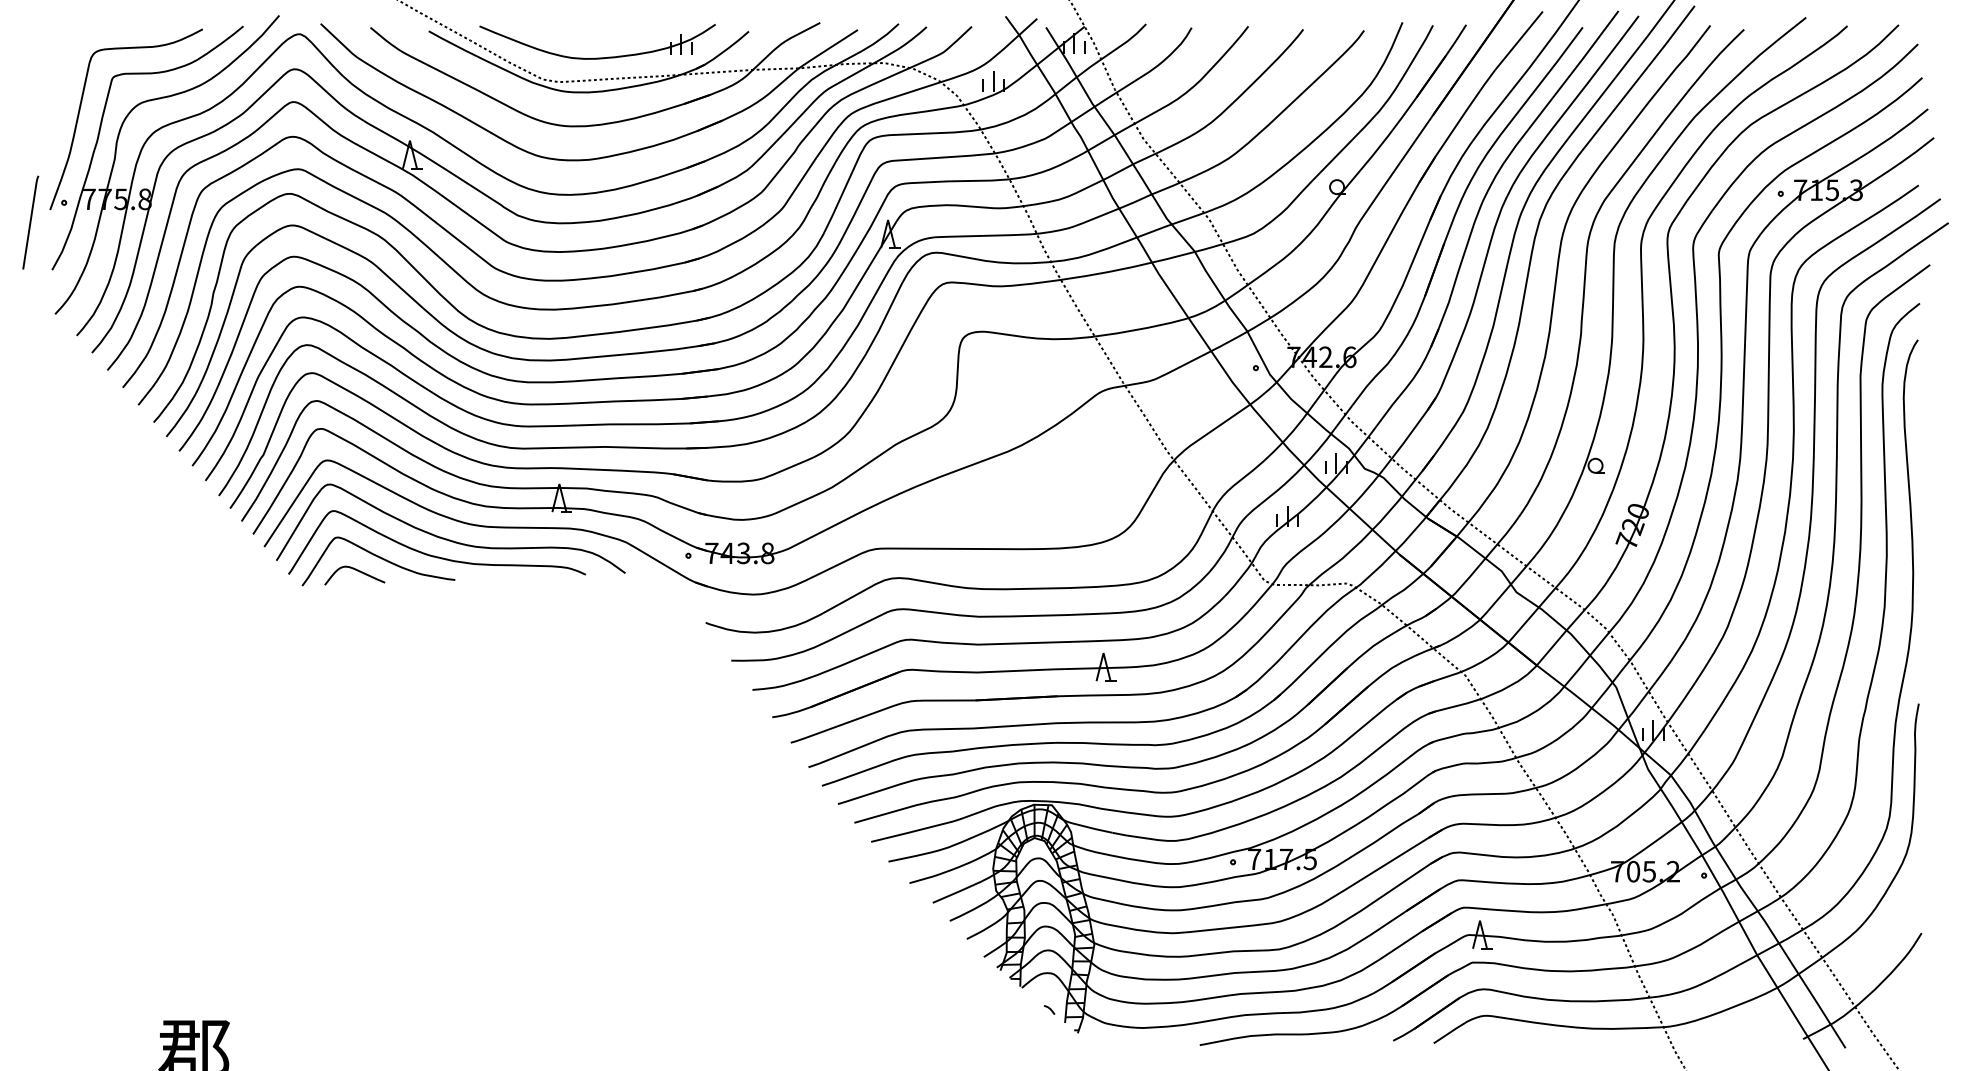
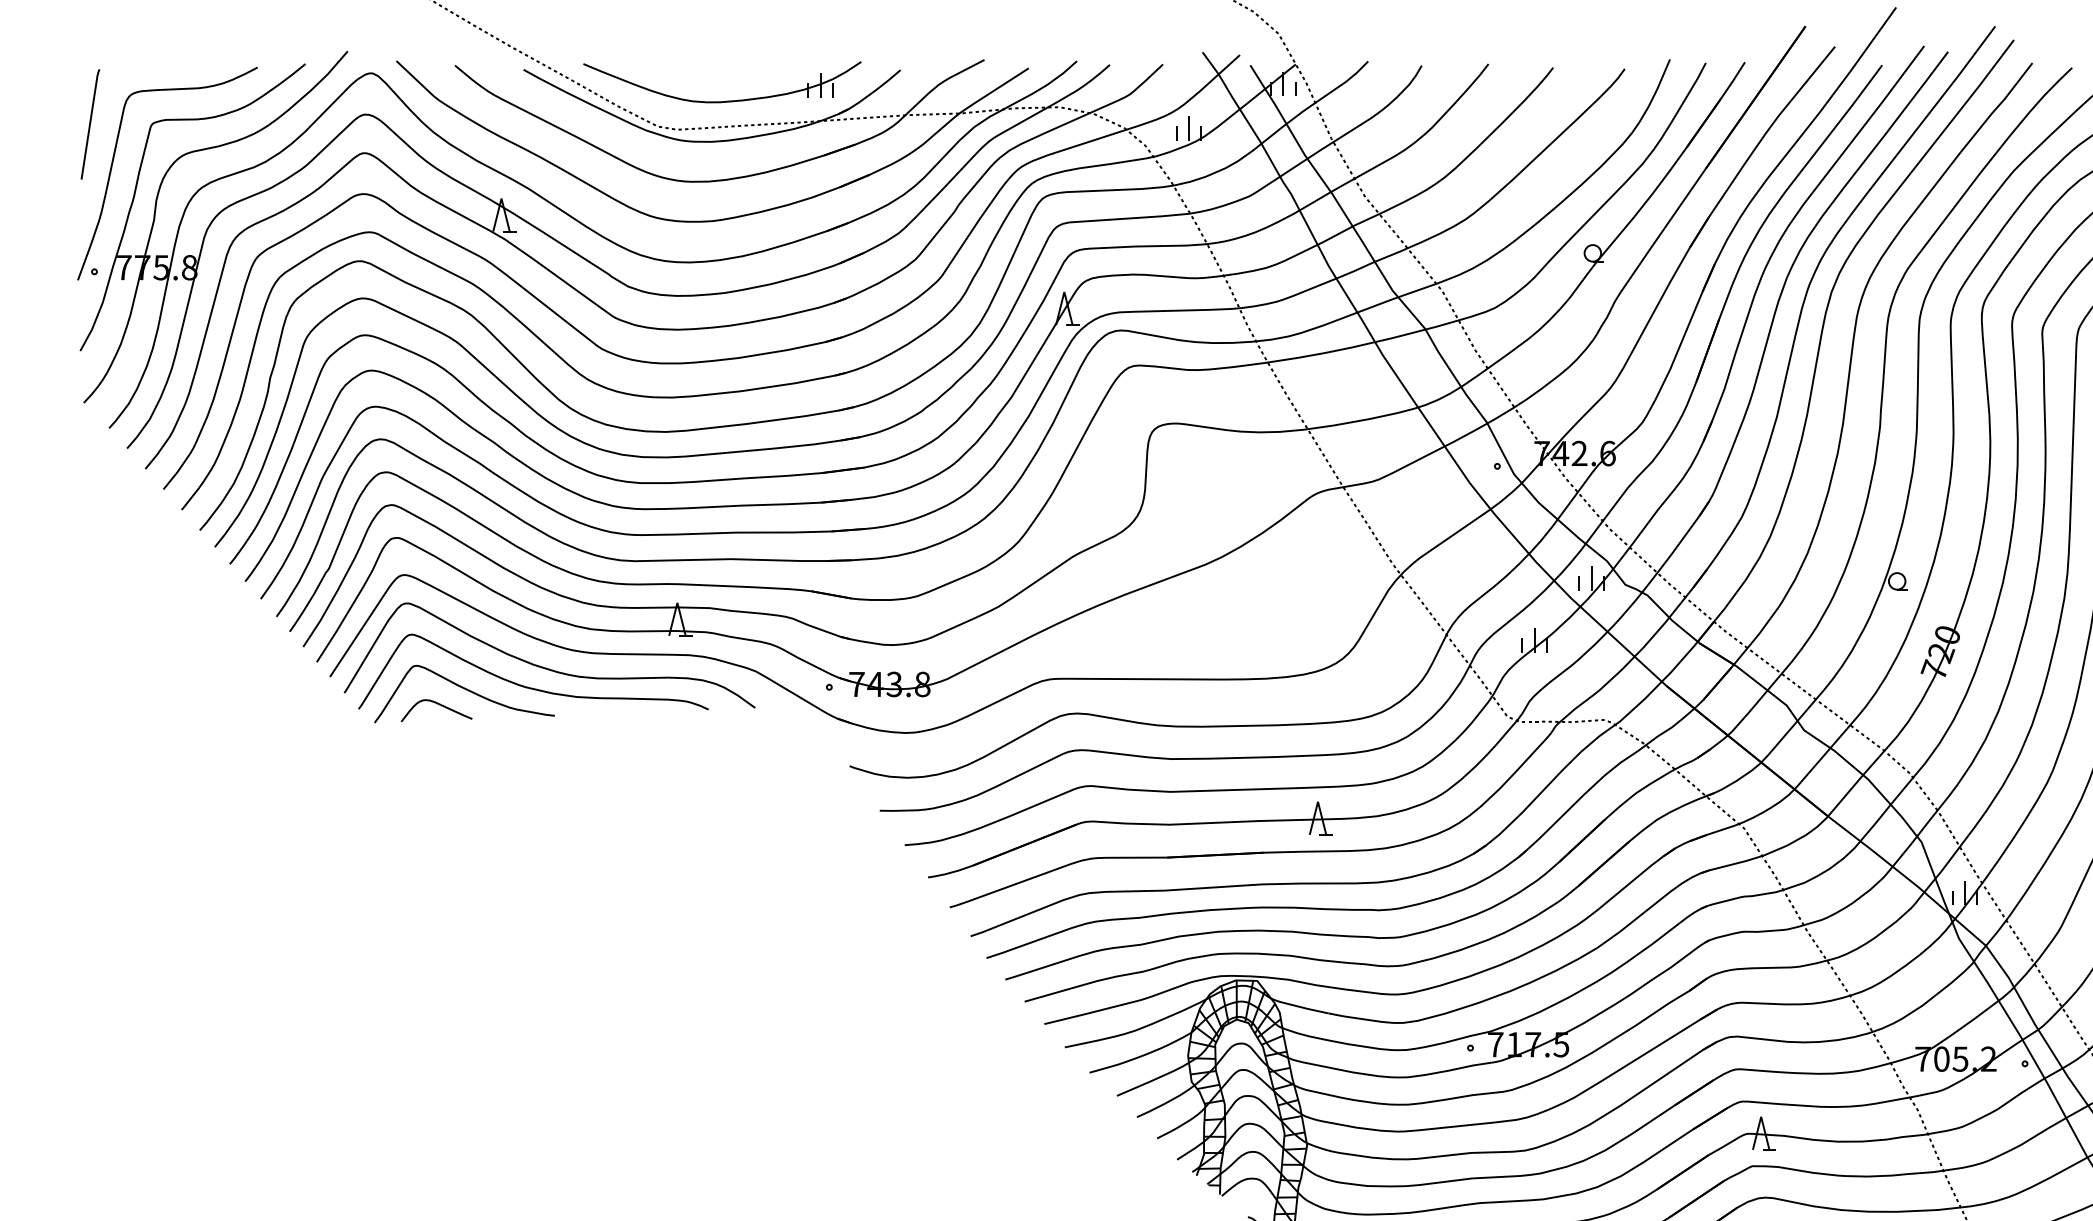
line: (30, 222) -> (90, 124), moved

